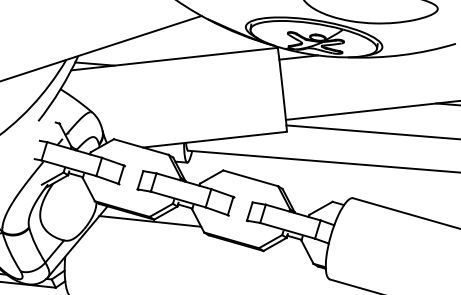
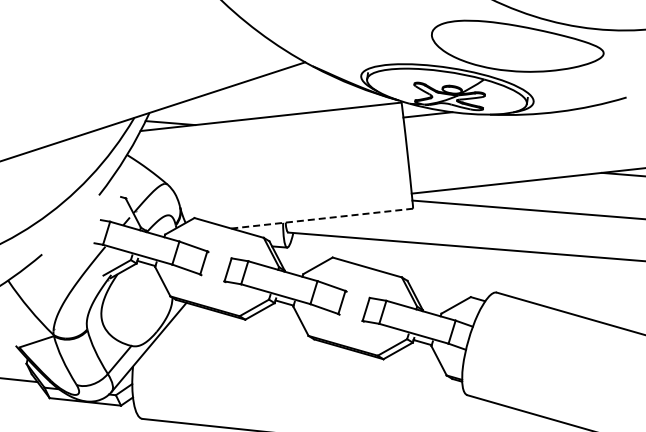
line: (215, 139) -> (322, 218), solid -> dashed
line: (150, 221) -> (240, 321), removed

